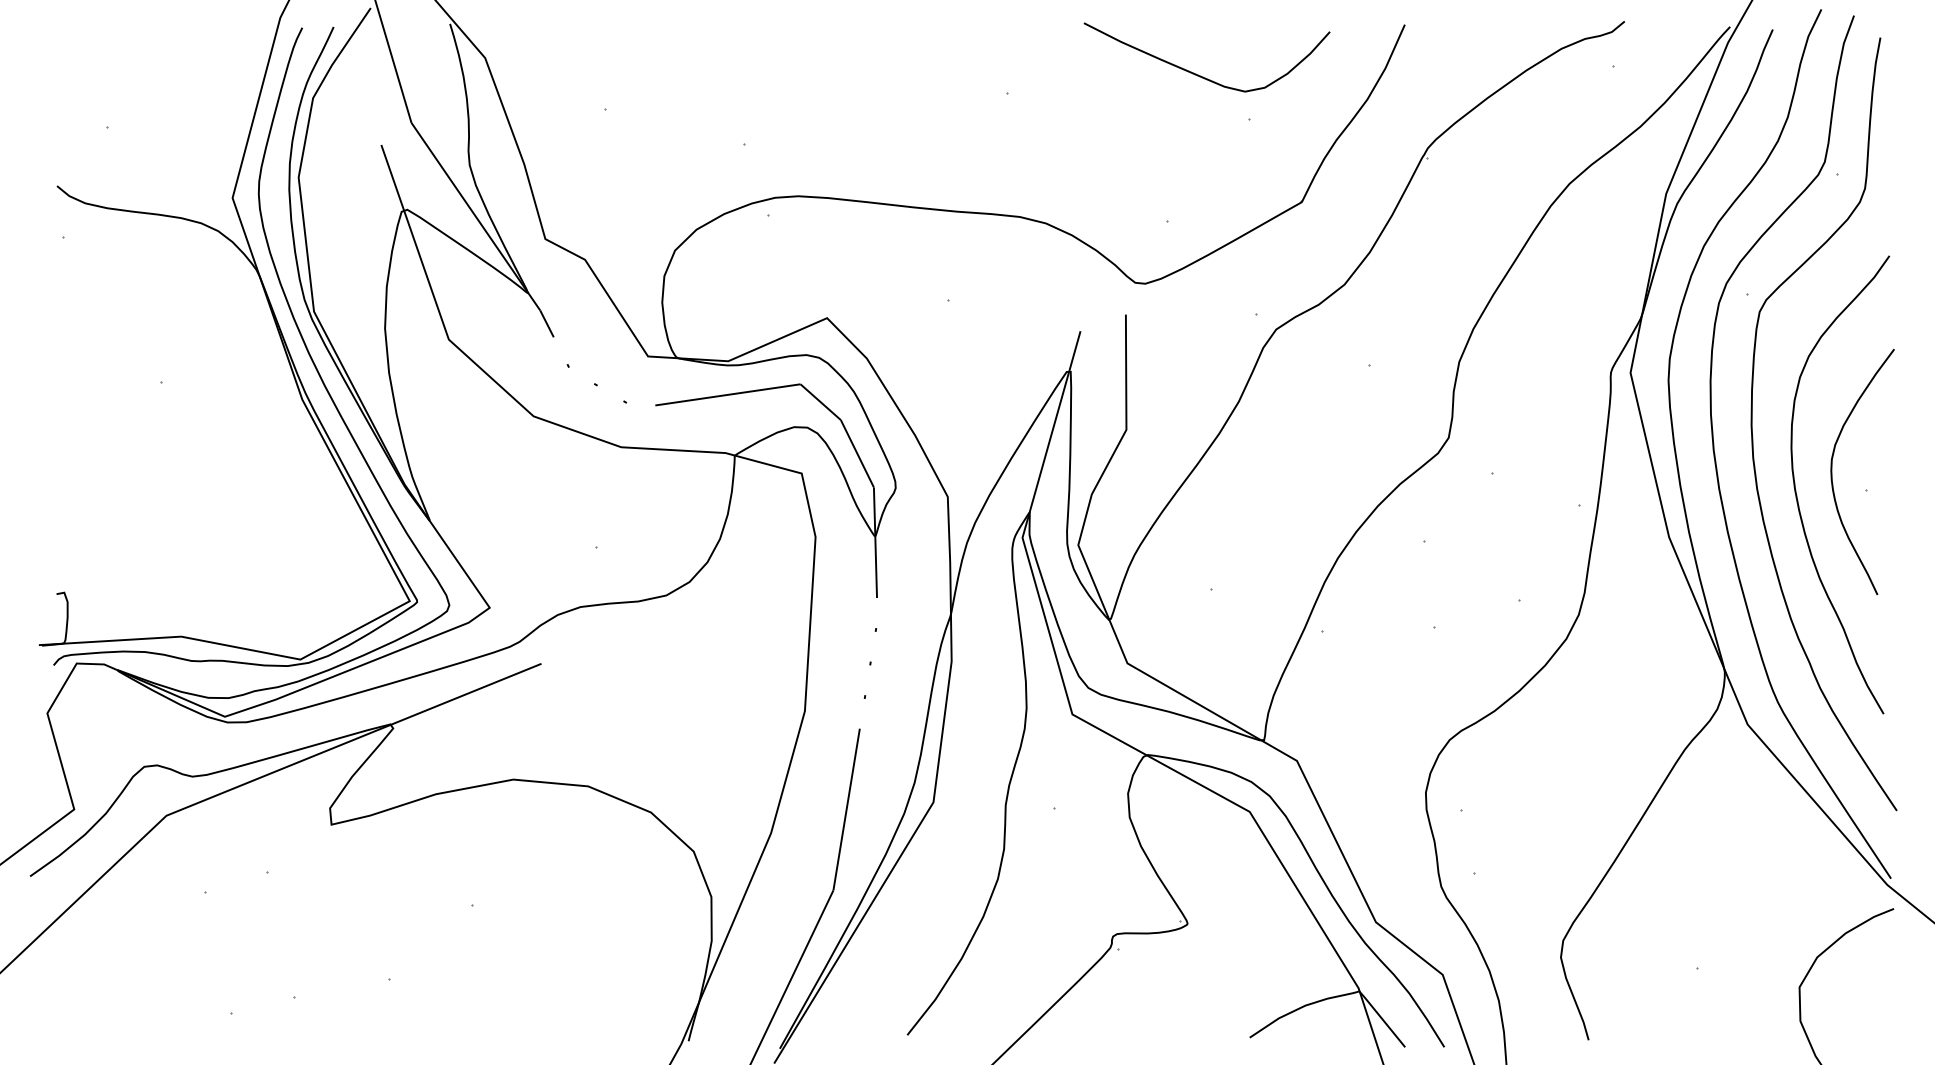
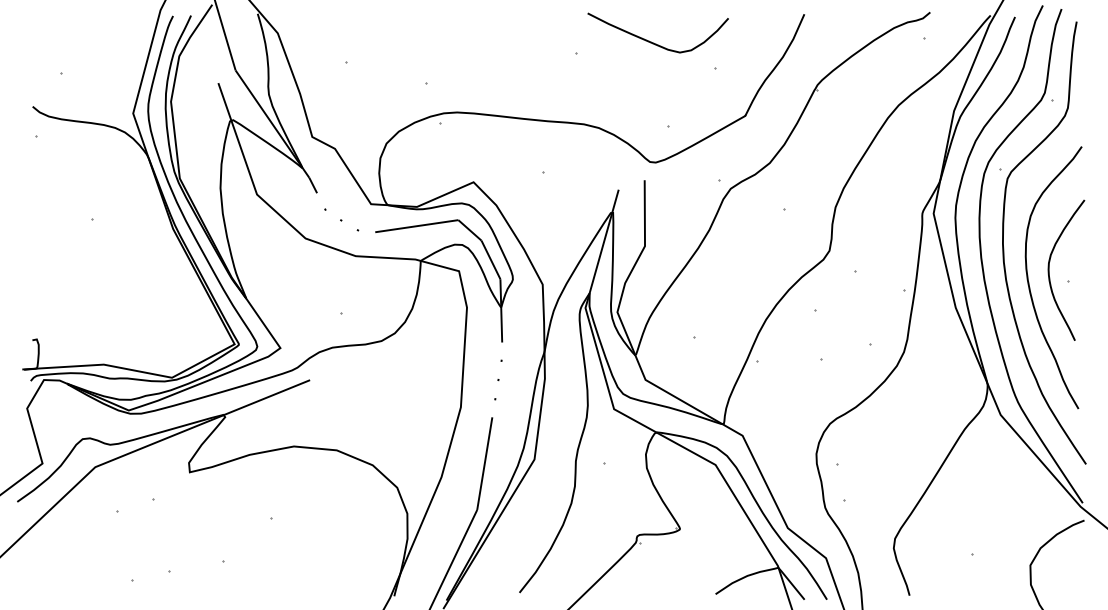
curve: (1198, 74) -> (653, 42), moved

